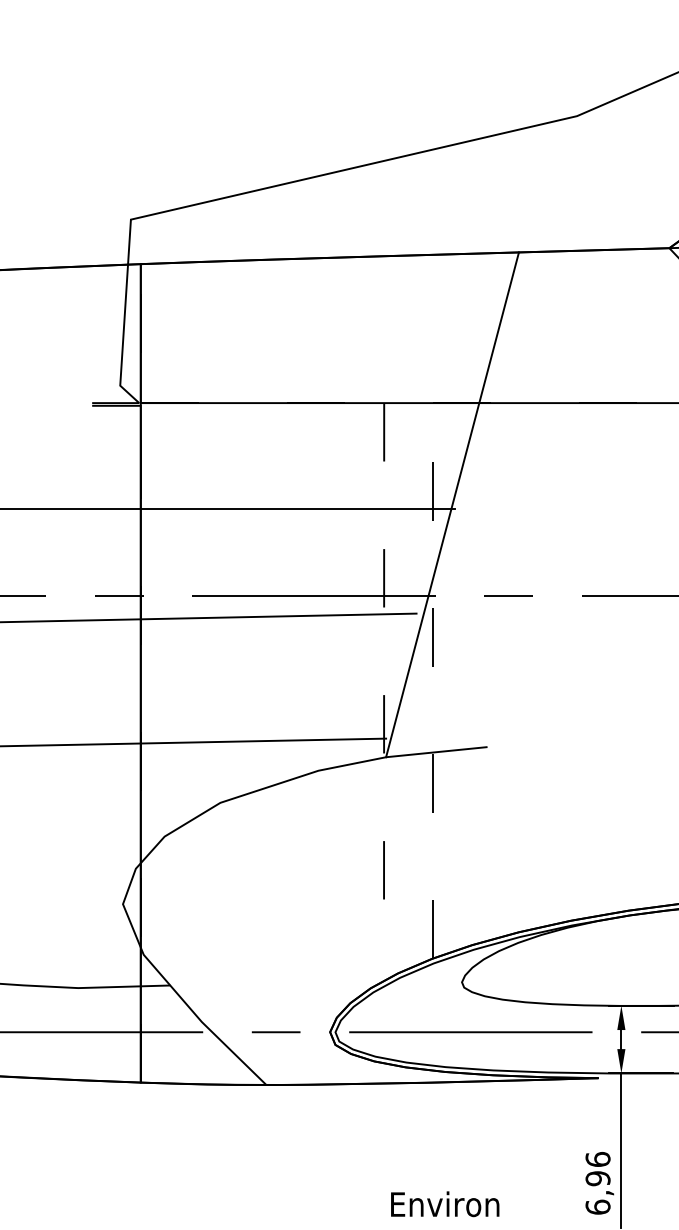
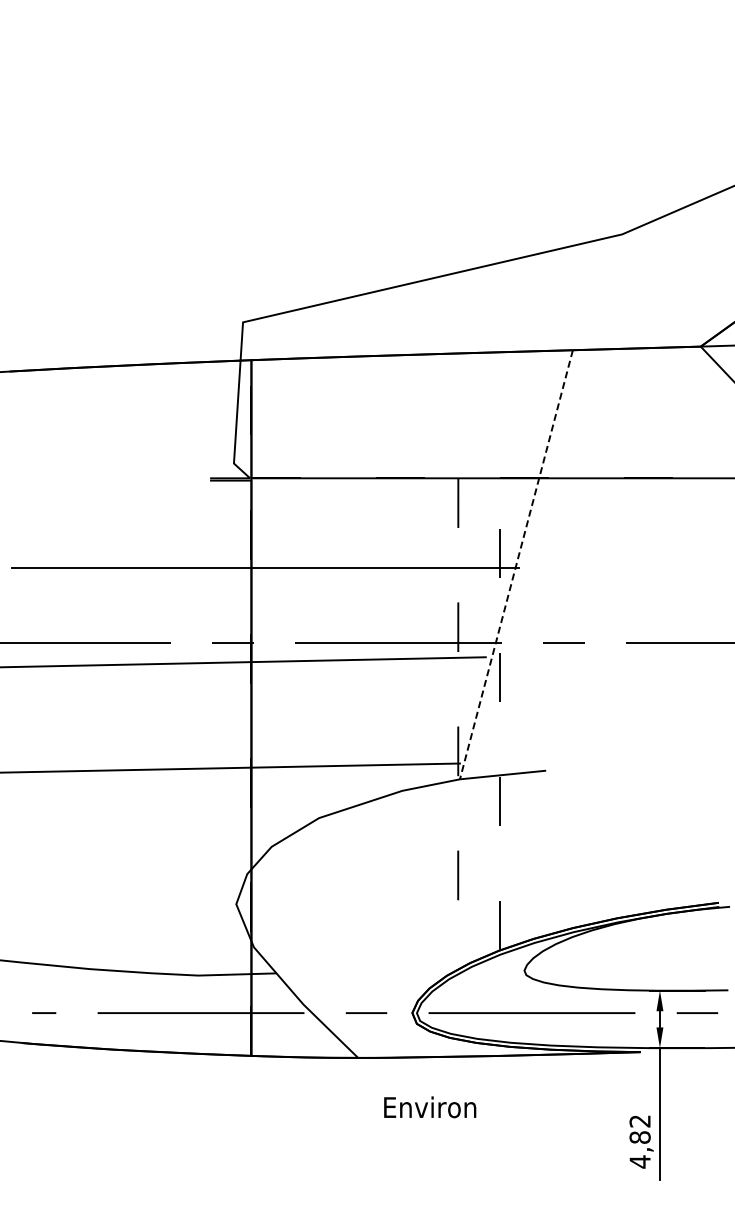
line: (452, 504) -> (516, 564), solid -> dashed
text: (597, 1183) -> (639, 1141), 6,96 -> 4,82
text: (445, 1204) -> (430, 1107), moved

